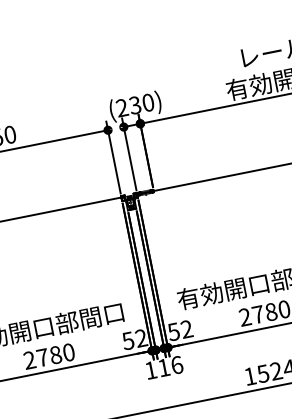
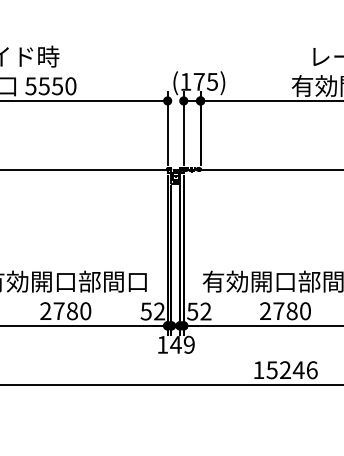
text: (135, 104) -> (199, 81), (230) -> (175)
text: (170, 366) -> (182, 344), 116 -> 149

